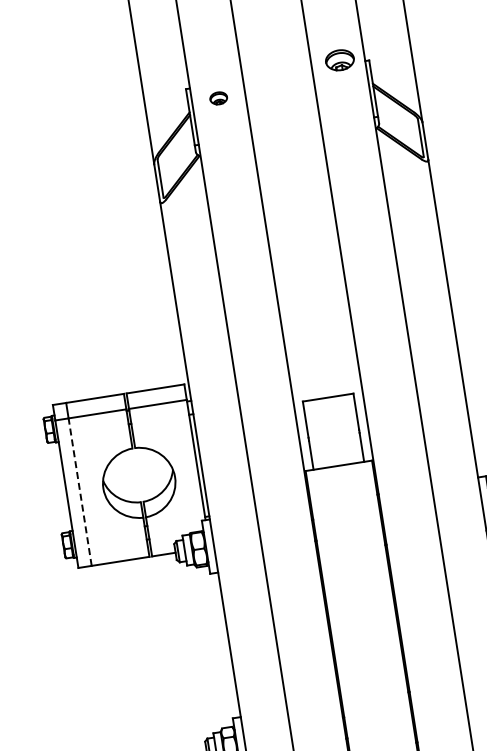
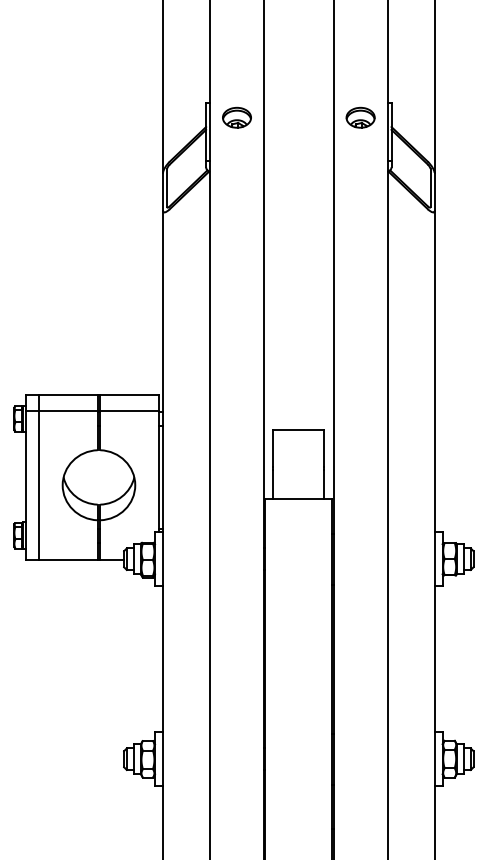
part: (339, 60) -> (360, 117), moved
part: (218, 98) -> (236, 117), size x1.67
line: (80, 492) -> (39, 485), dashed -> solid

